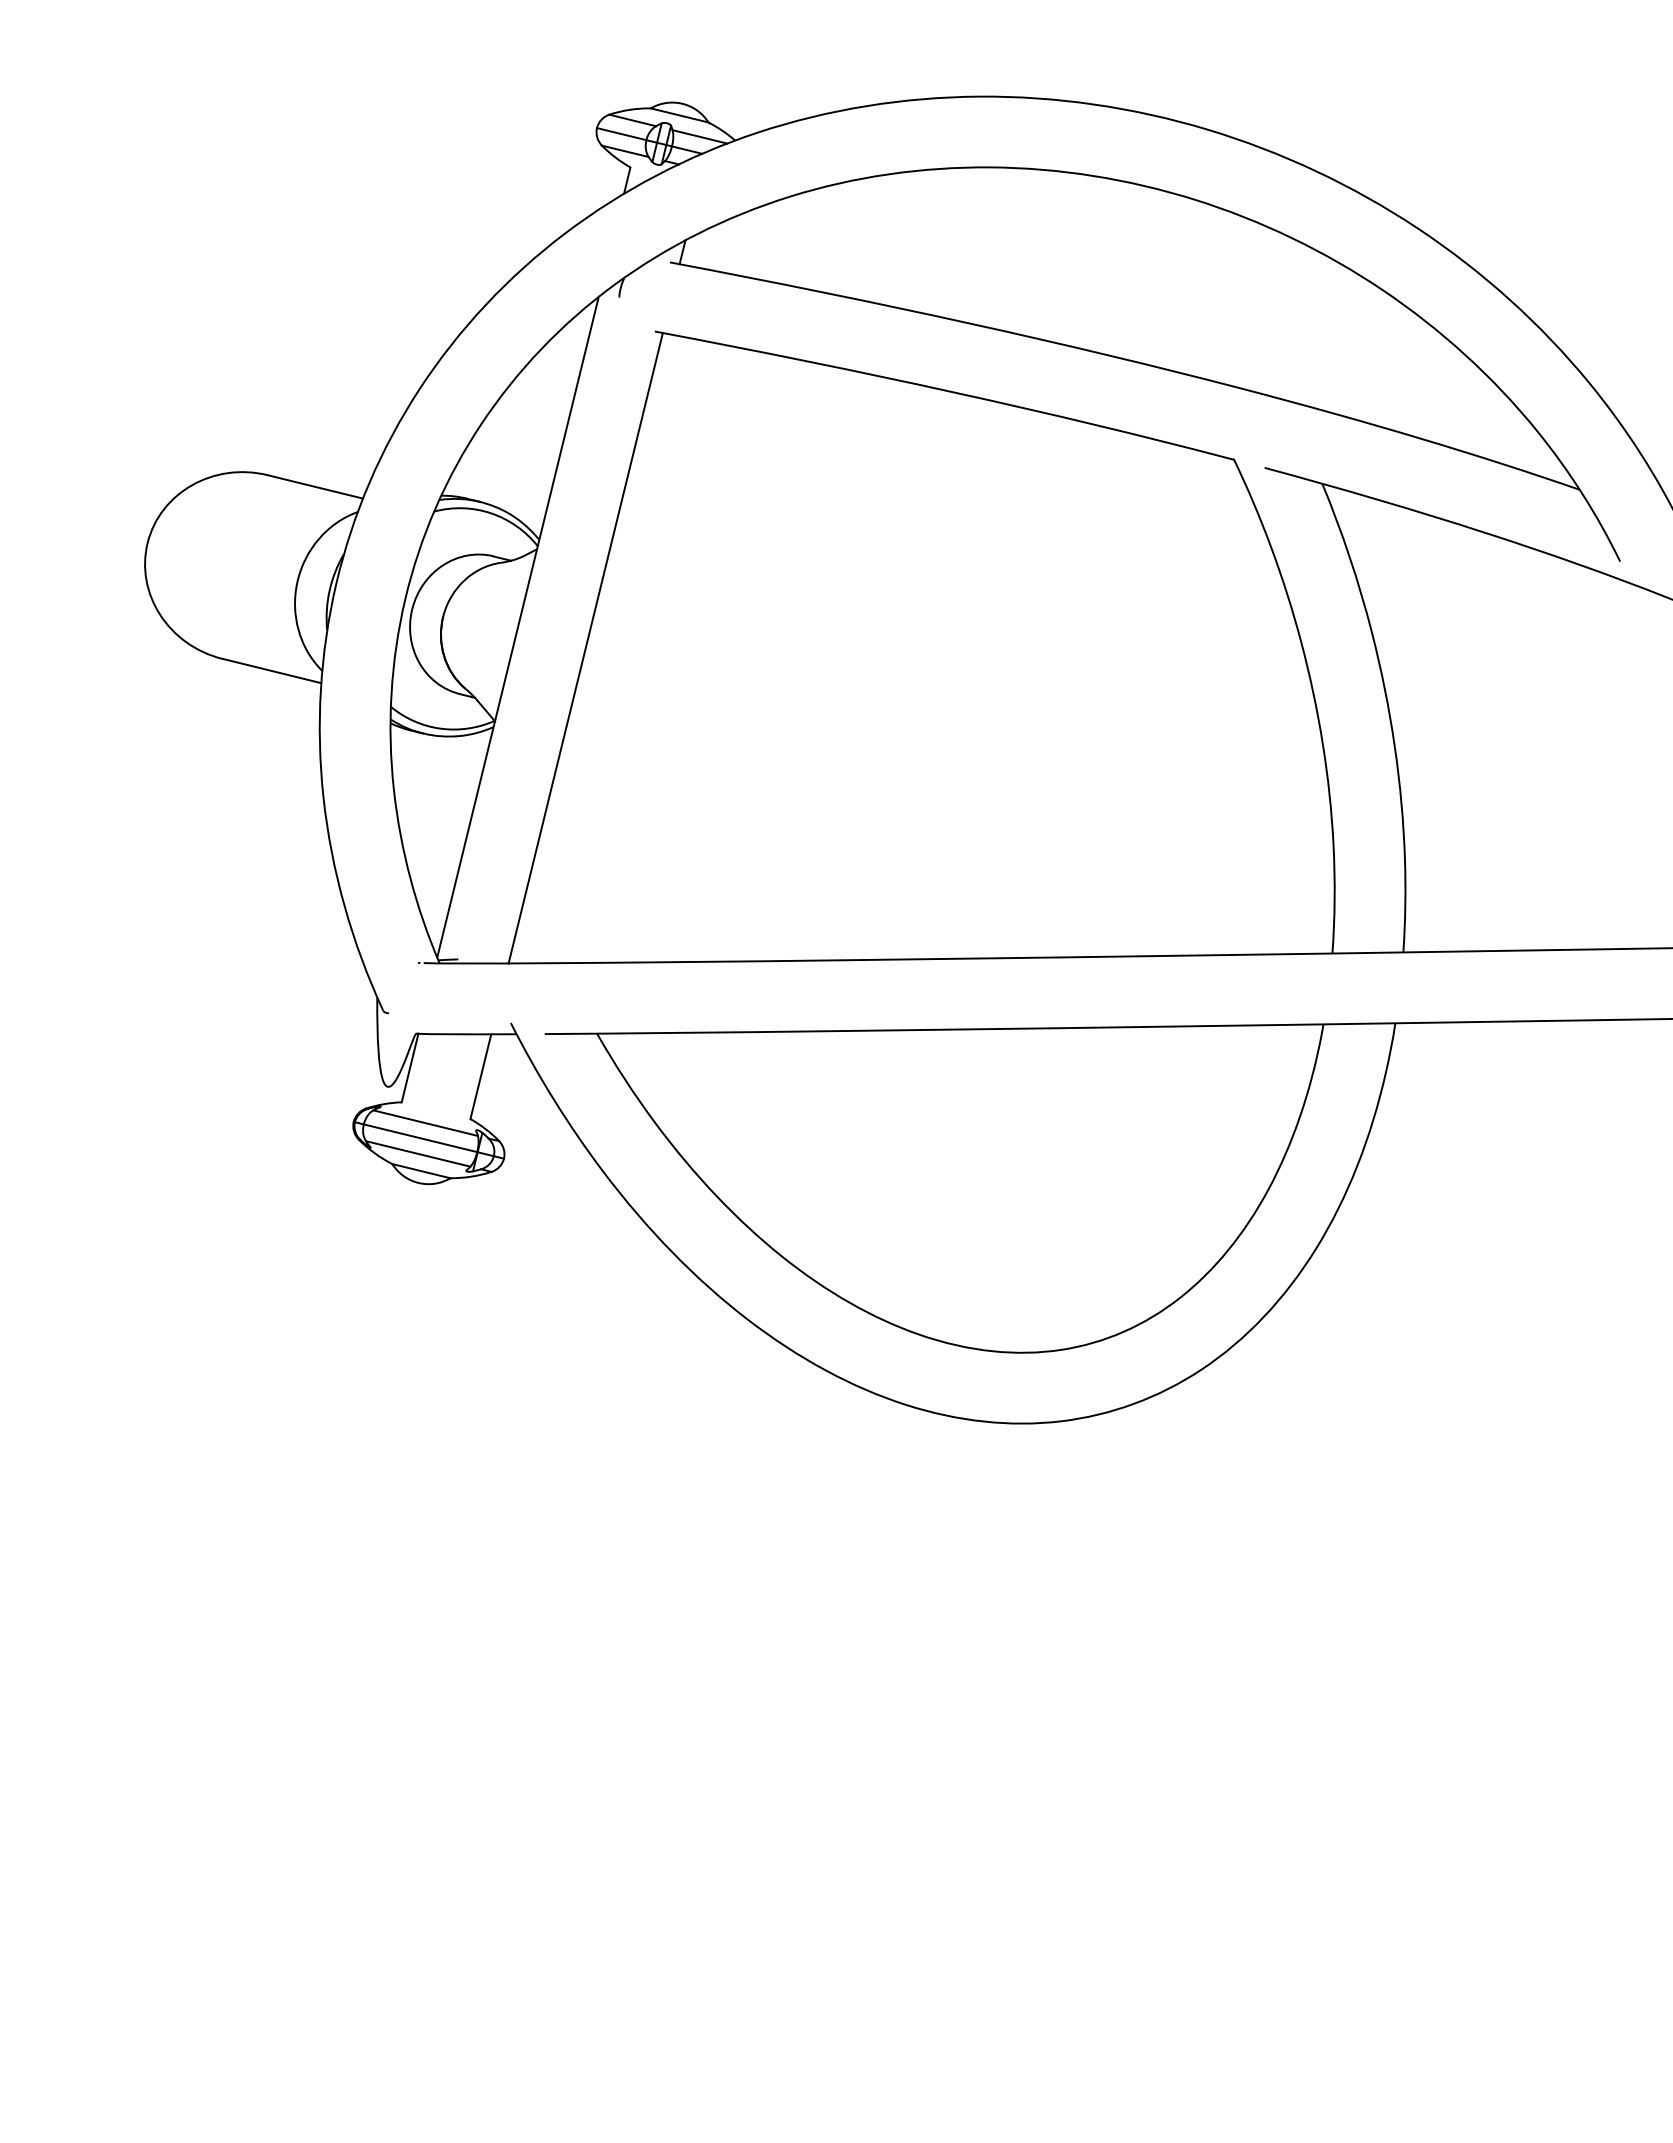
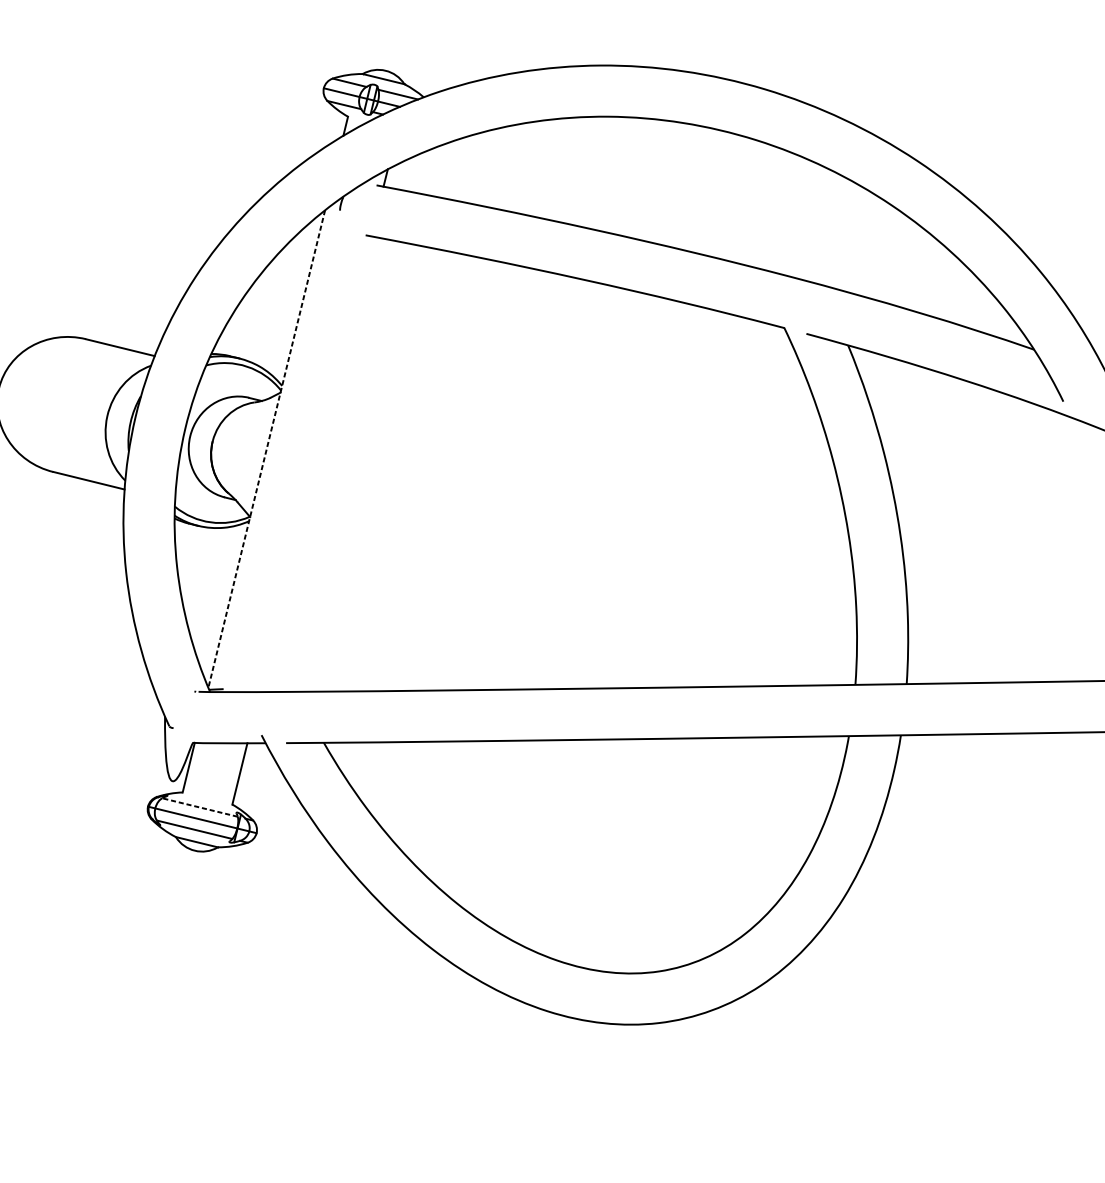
line: (517, 627) -> (266, 449), solid -> dashed
line: (585, 648) -> (315, 464), removed
line: (425, 1123) -> (199, 807), solid -> dashed

